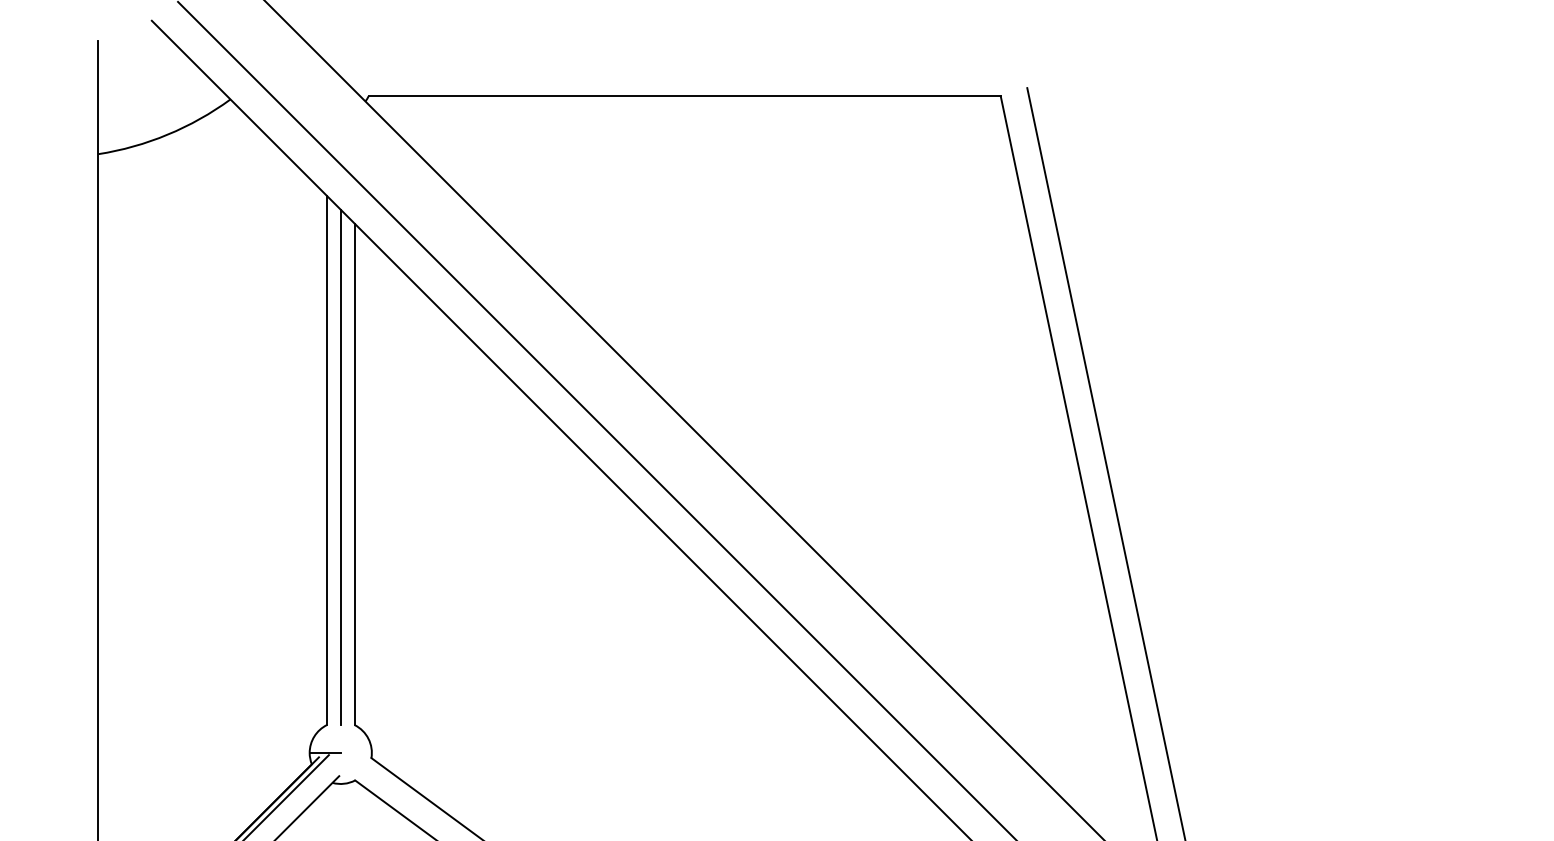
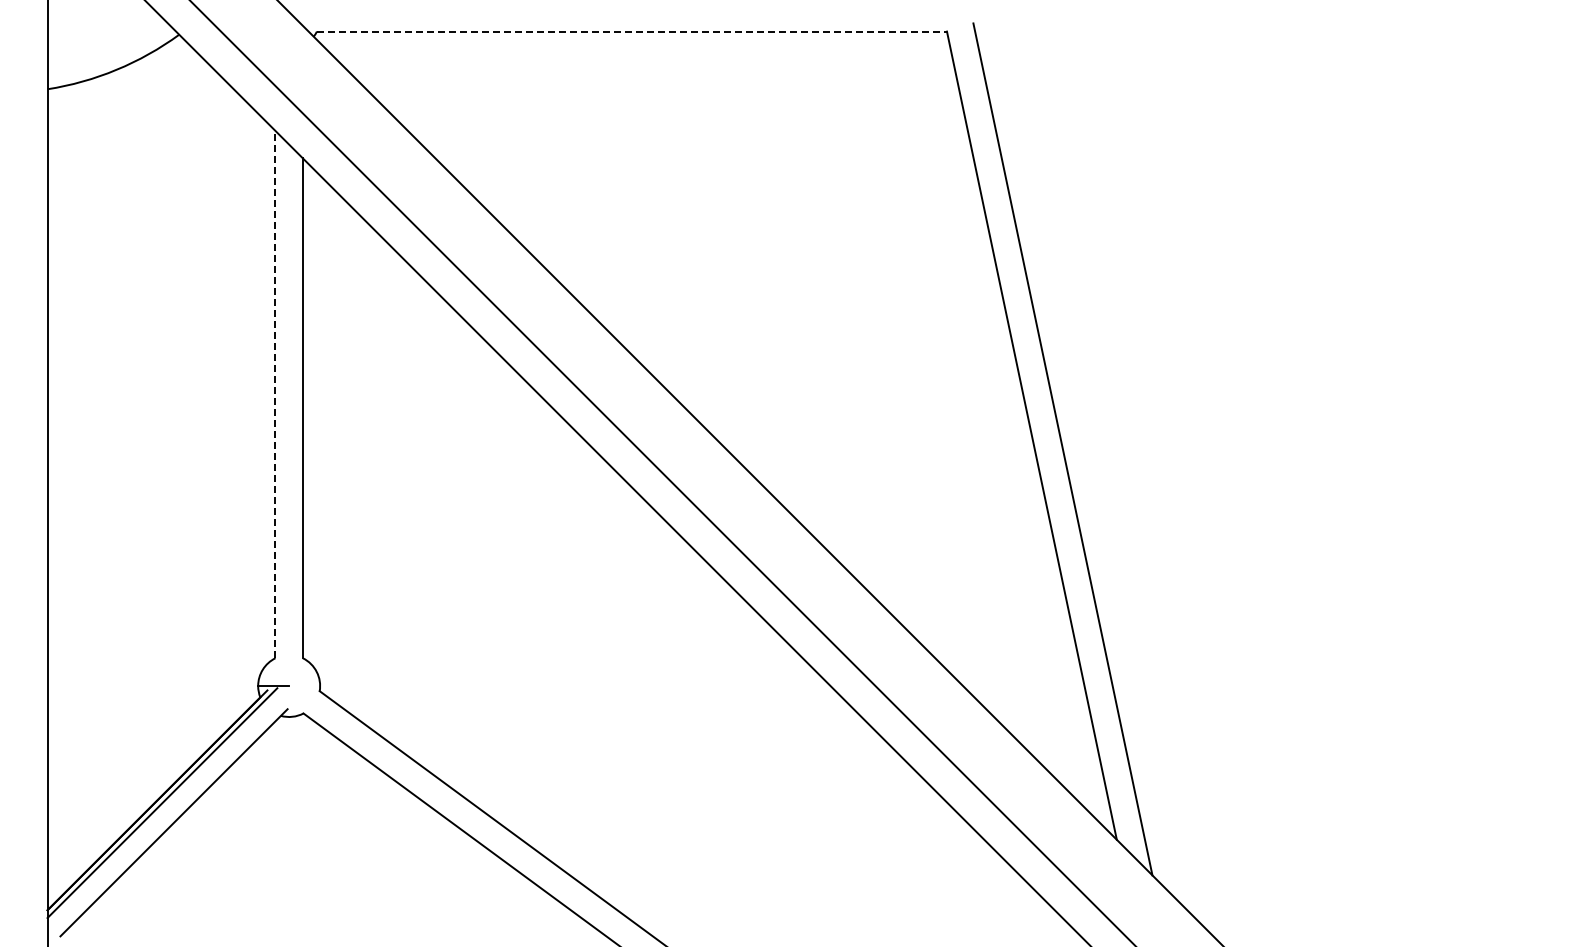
line: (685, 96) -> (632, 31), solid -> dashed
line: (327, 460) -> (275, 394), solid -> dashed
line: (341, 467) -> (289, 401), removed

